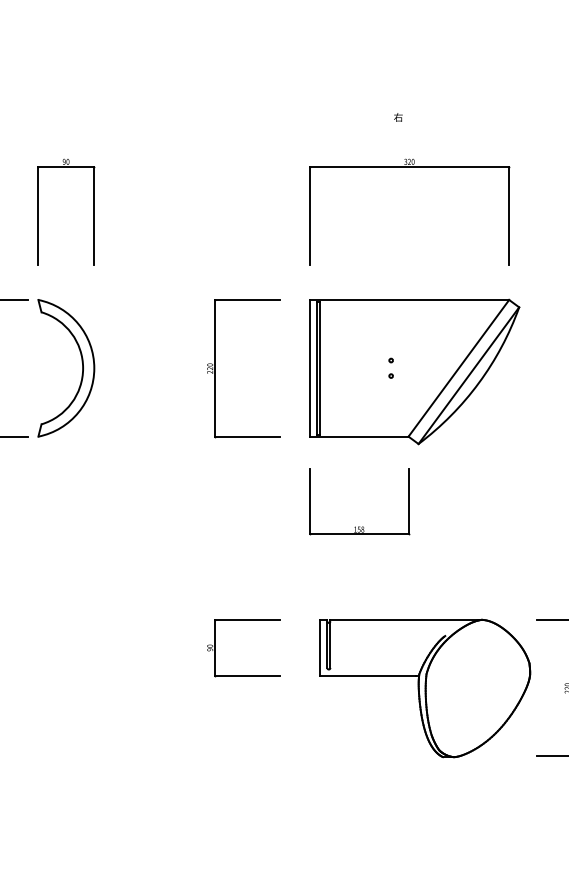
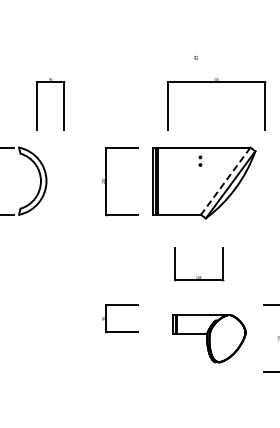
part: (409, 167) -> (216, 82), moved
part: (39, 212) -> (37, 104), moved
part: (391, 366) -> (200, 160), moved
line: (458, 368) -> (225, 181), solid -> dashed
part: (360, 527) -> (199, 276), moved
part: (425, 688) -> (209, 338), size x0.7

